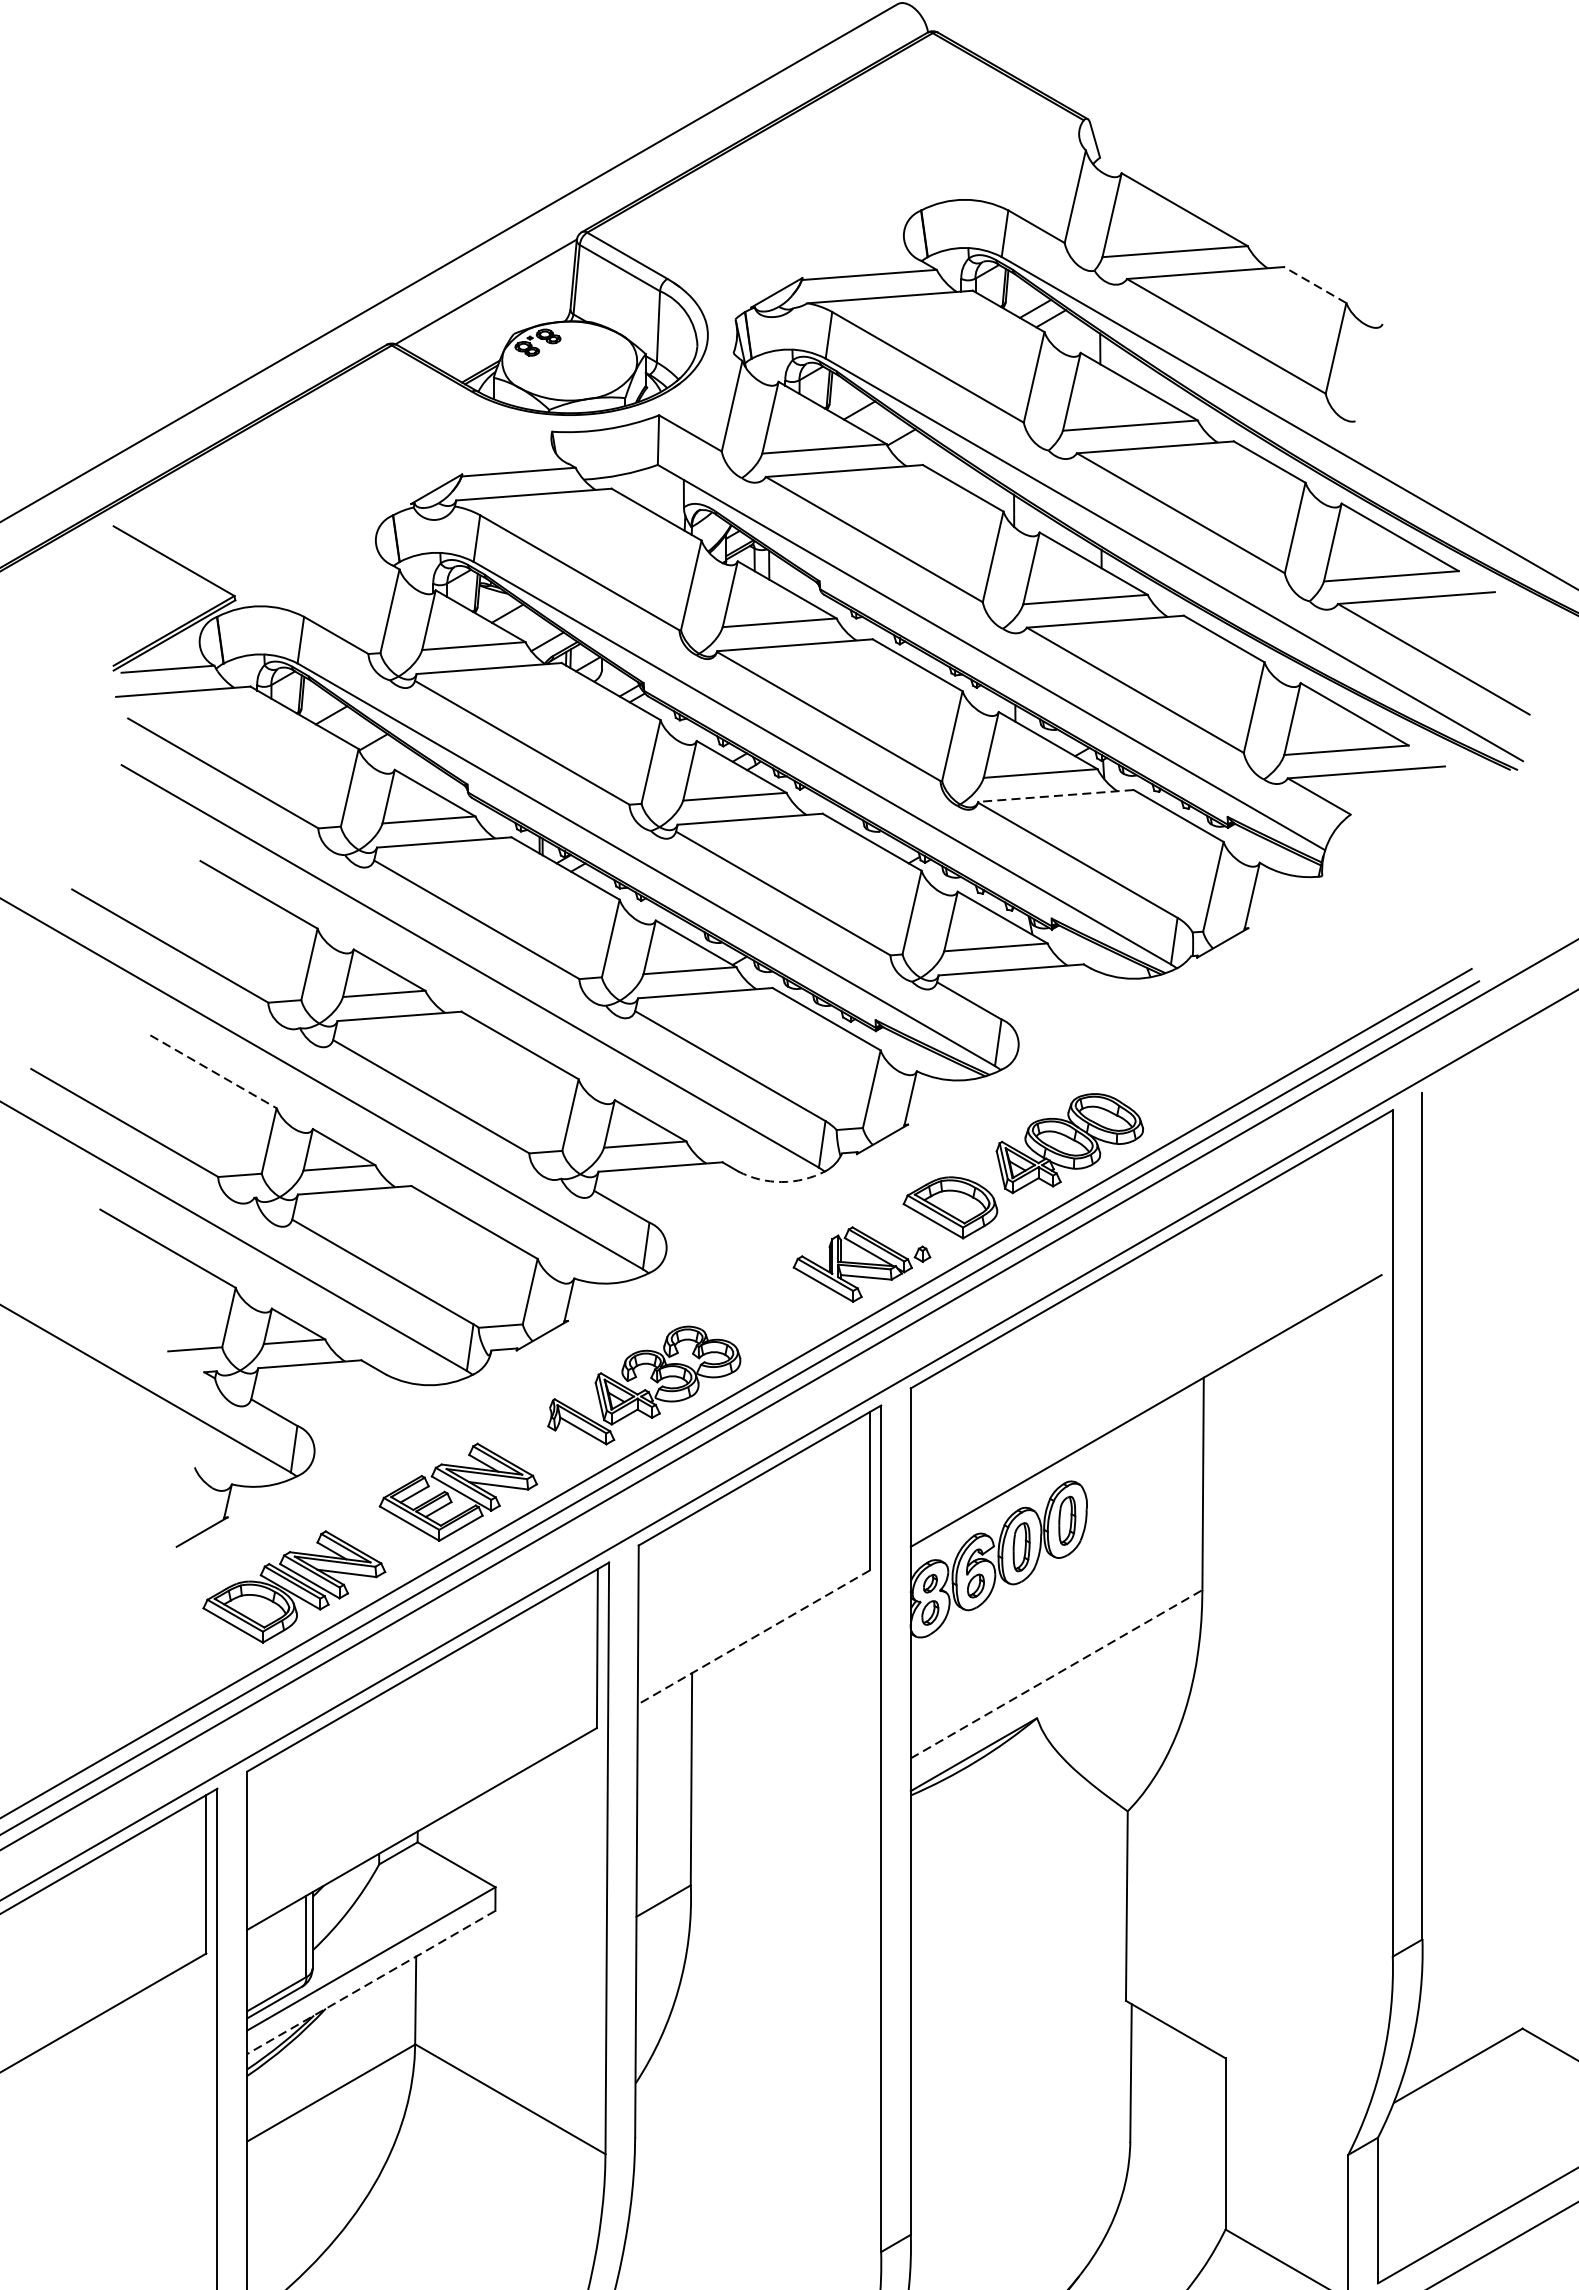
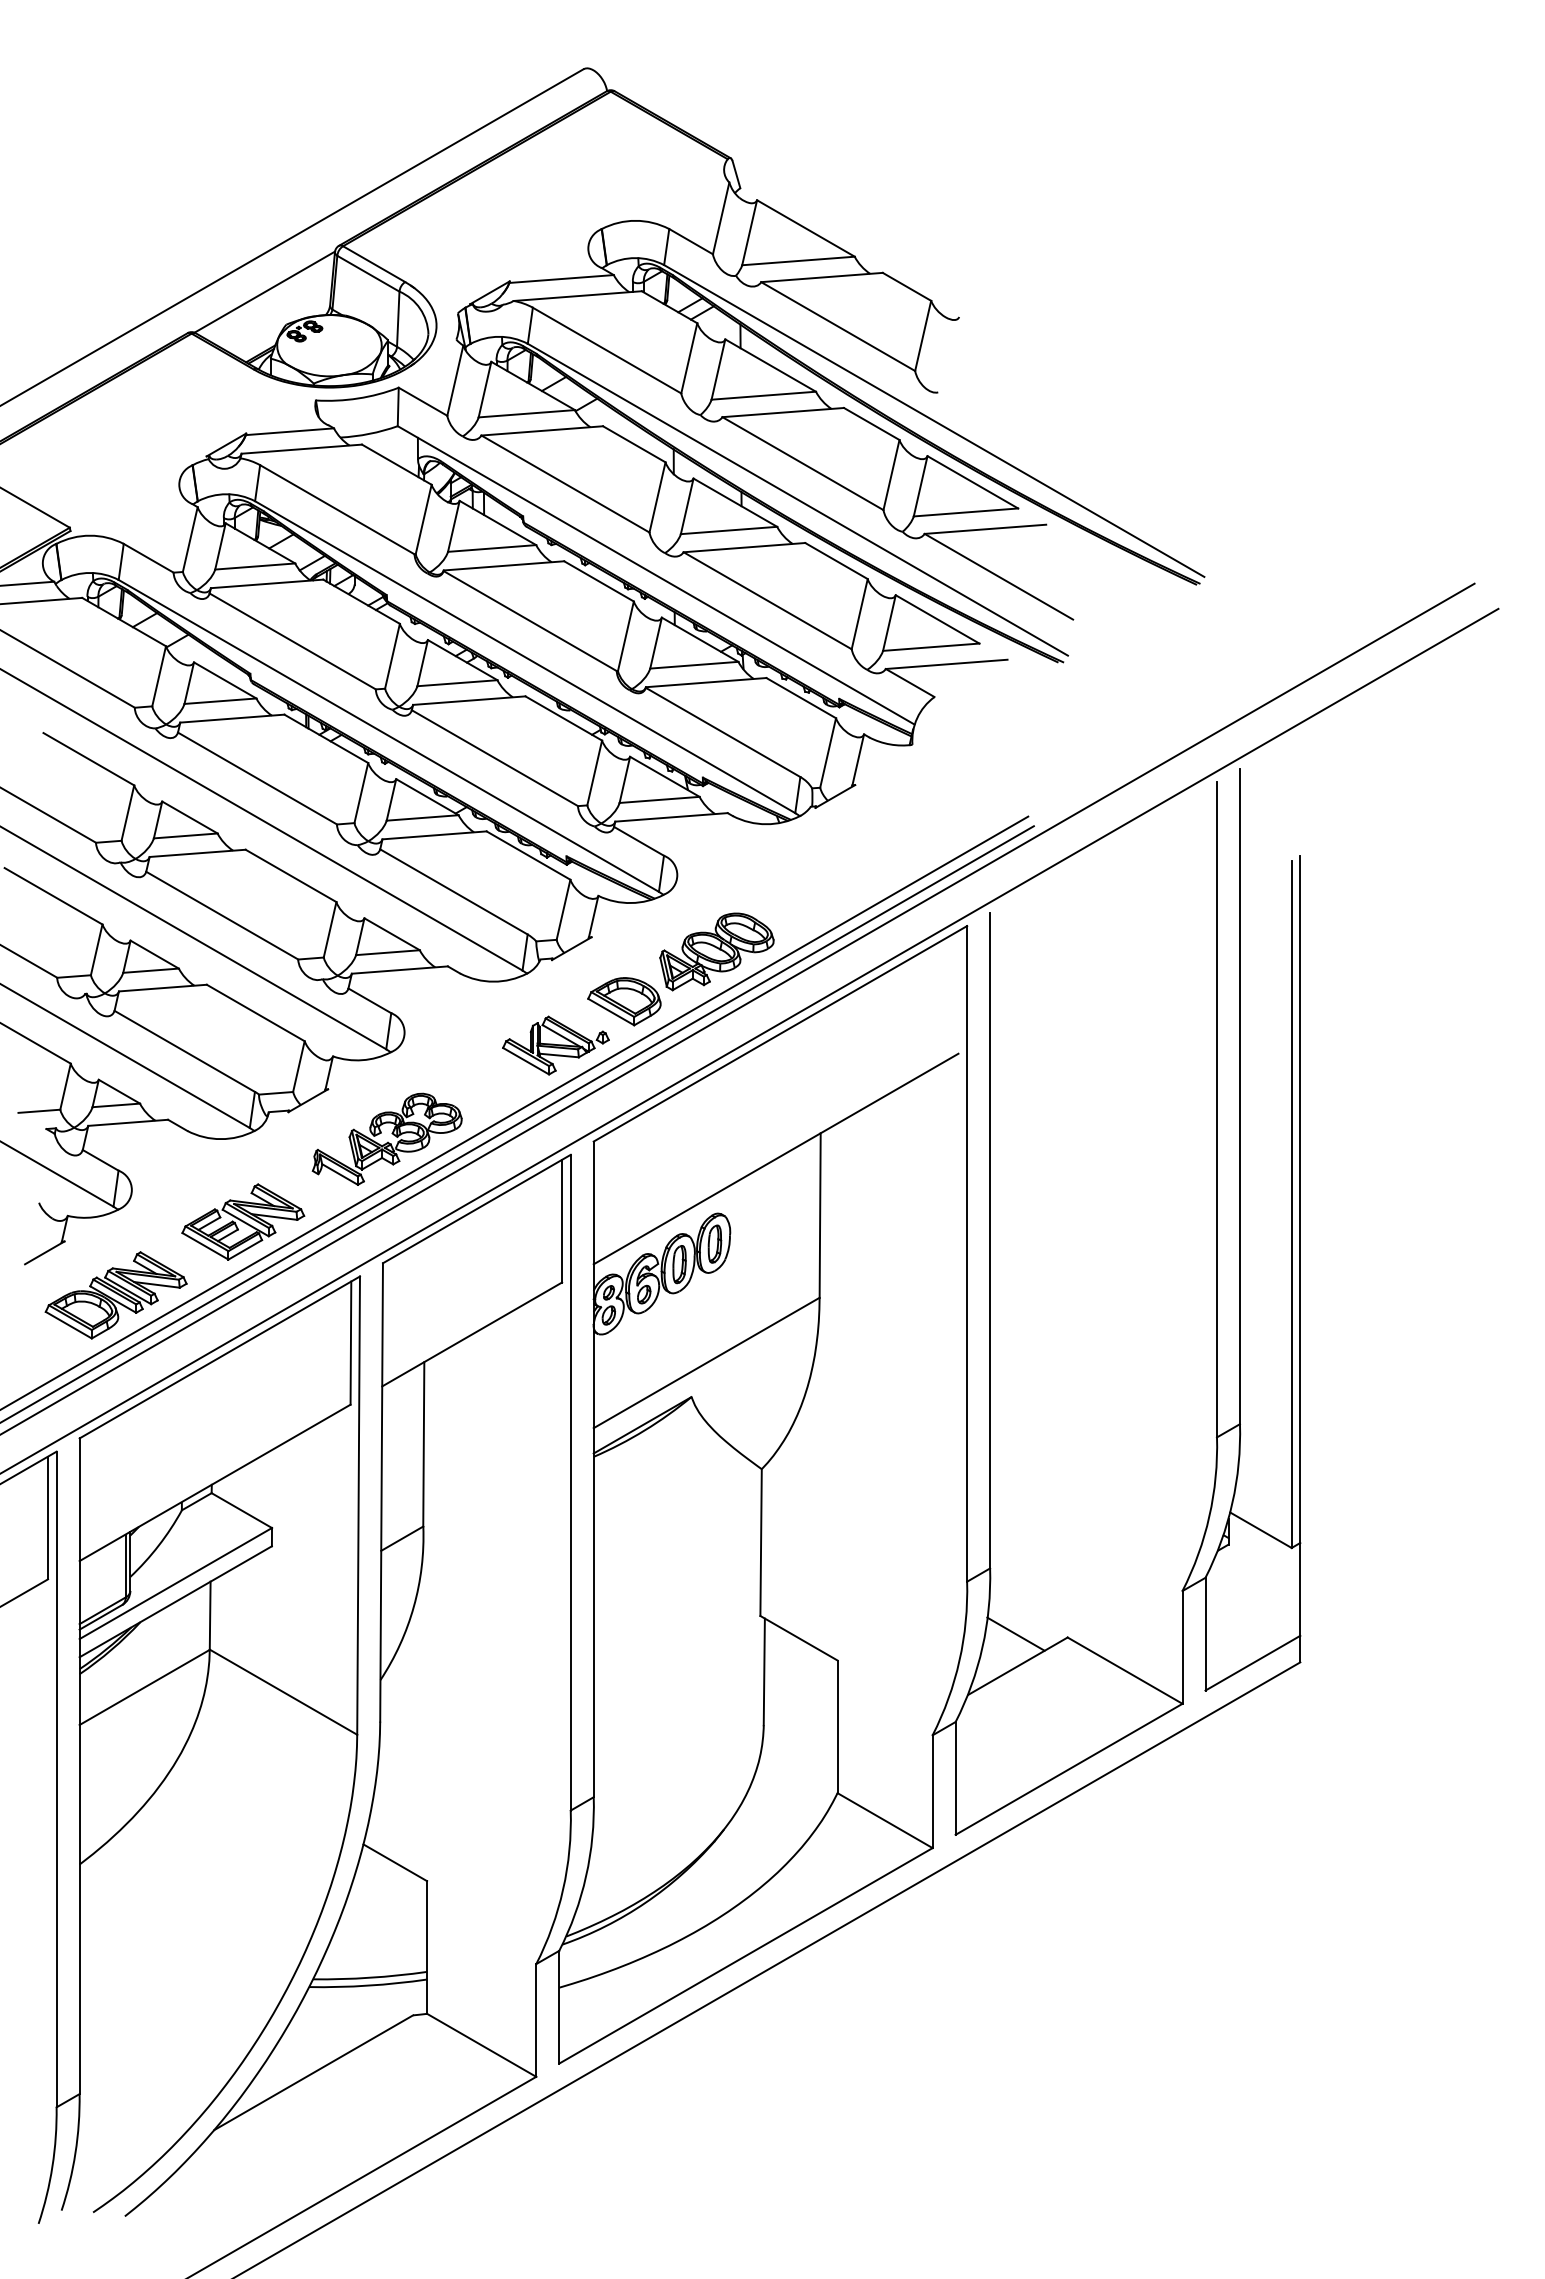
line: (1315, 284) -> (907, 286), dashed -> solid
line: (1055, 795) -> (705, 682), dashed -> solid
line: (214, 1072) -> (54, 896), dashed -> solid
arc: (781, 1181) -> (493, 981), dashed -> solid
line: (754, 1637) -> (472, 1334), dashed -> solid
line: (1057, 1673) -> (707, 1362), dashed -> solid
line: (370, 1983) -> (175, 1602), dashed -> solid
line: (1455, 2023) -> (1015, 1633), added

